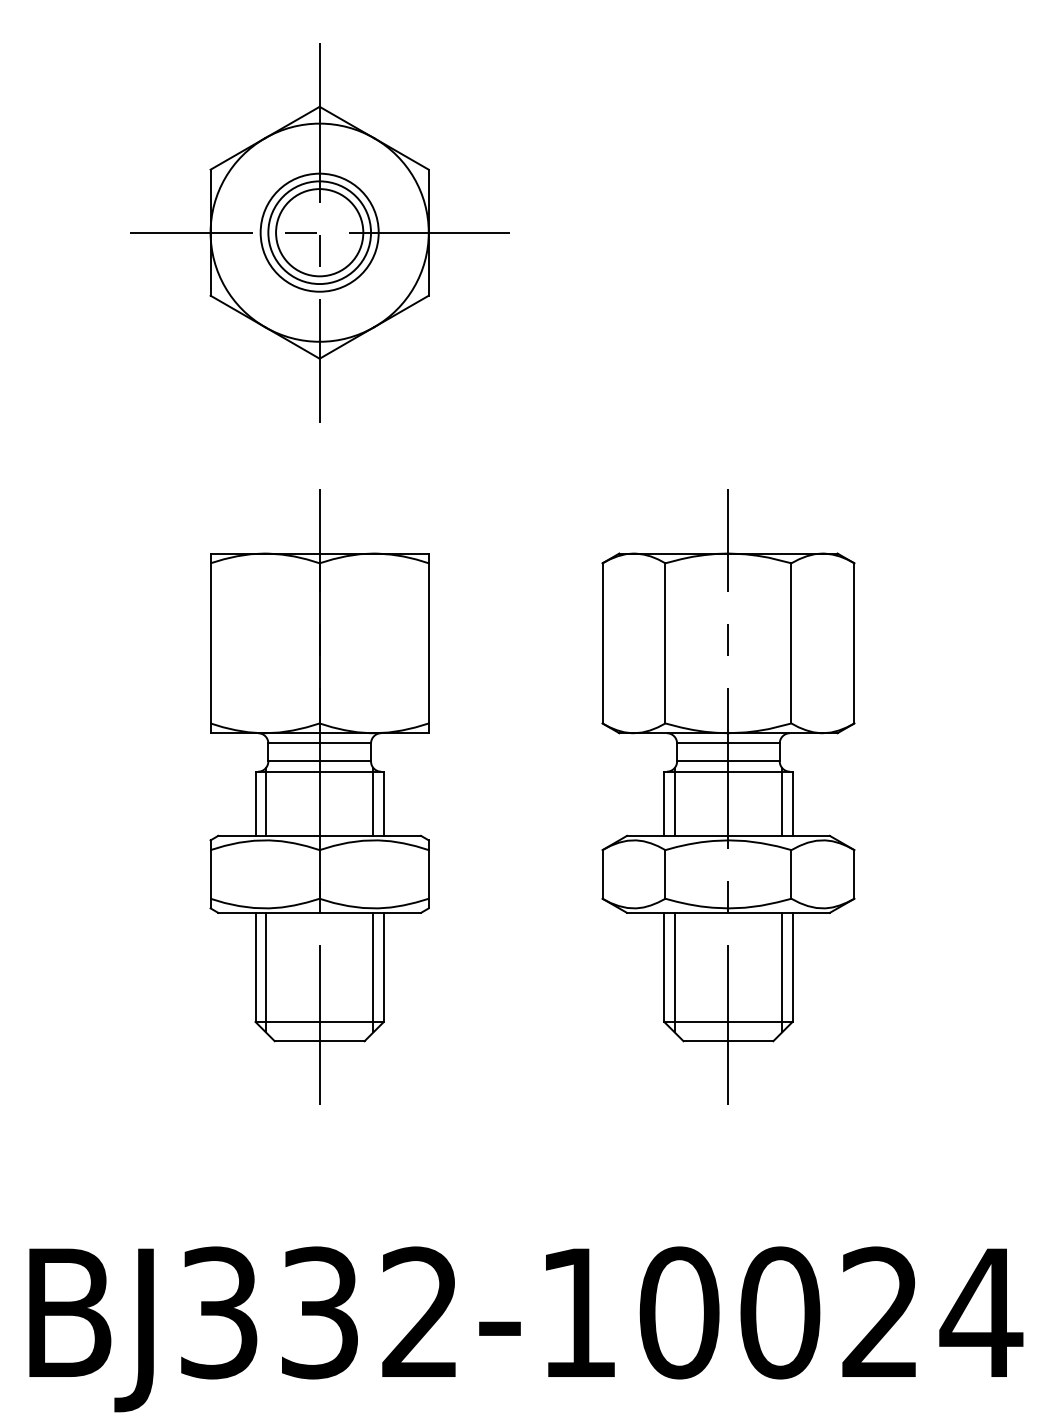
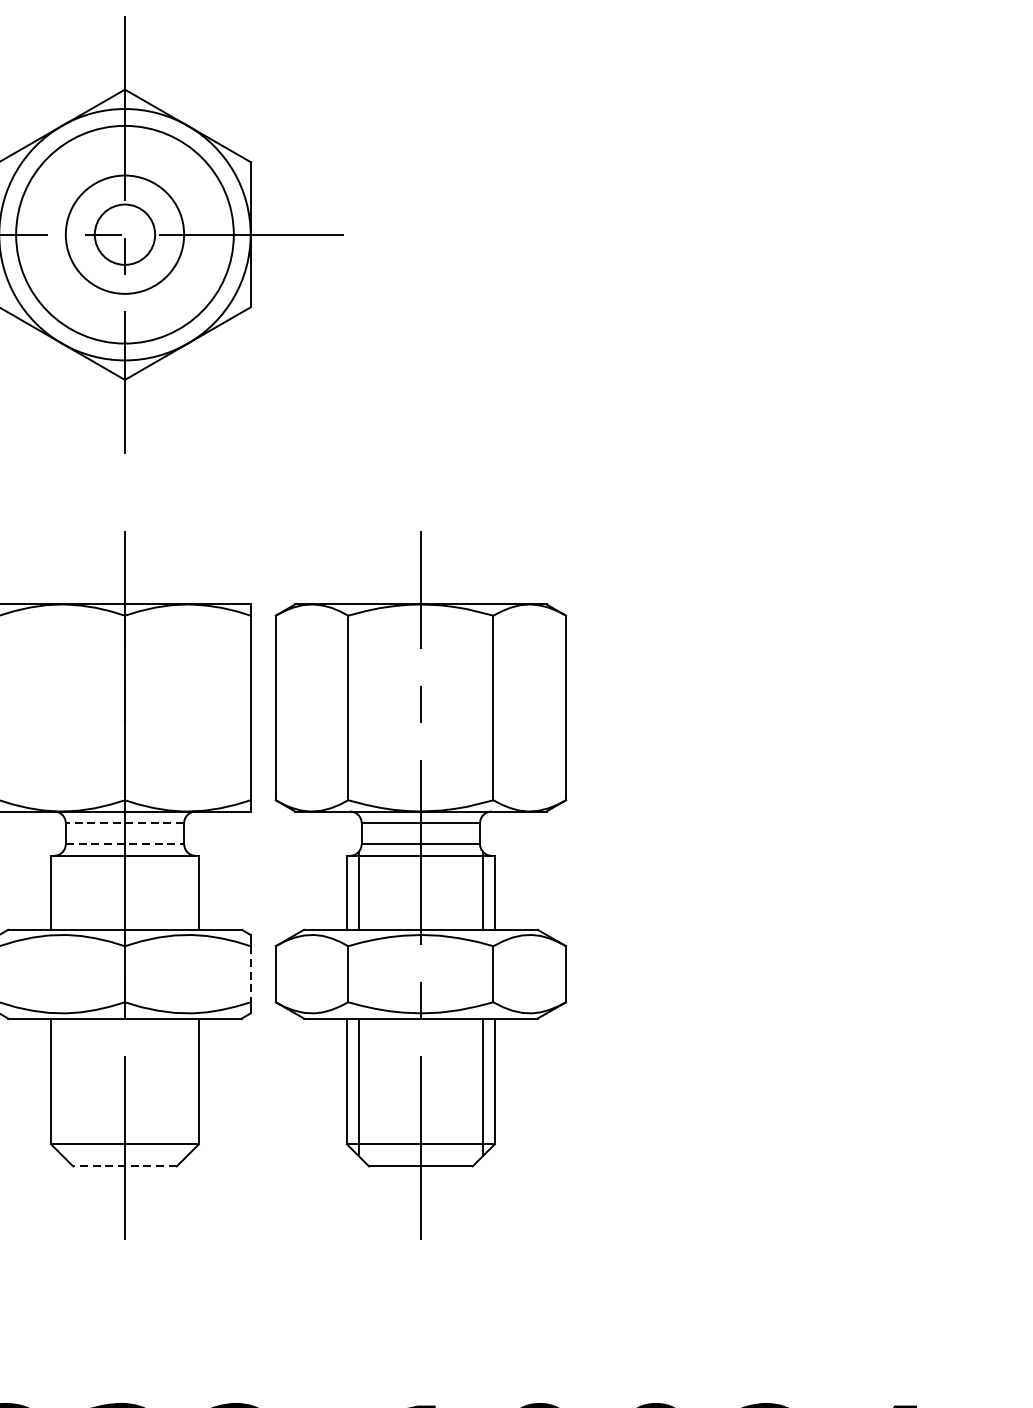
circle: (319, 232) -> (124, 234), size x0.6
circle: (319, 232) -> (124, 234), size x1.6
line: (319, 743) -> (124, 823), solid -> dashed
line: (320, 761) -> (125, 844), solid -> dashed
part: (728, 796) -> (420, 884), moved
line: (265, 801) -> (62, 890), removed
line: (373, 801) -> (186, 890), removed
line: (428, 874) -> (250, 974), solid -> dashed
line: (265, 972) -> (62, 1087), removed
line: (373, 972) -> (186, 1087), removed
line: (319, 1041) -> (124, 1166), solid -> dashed

